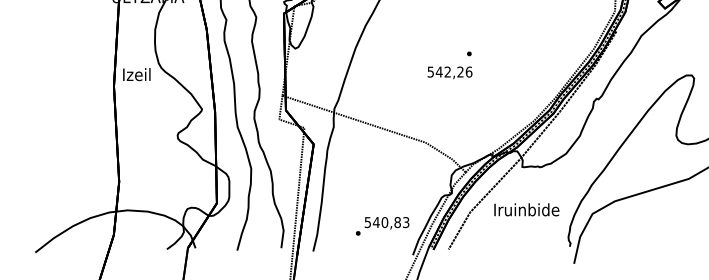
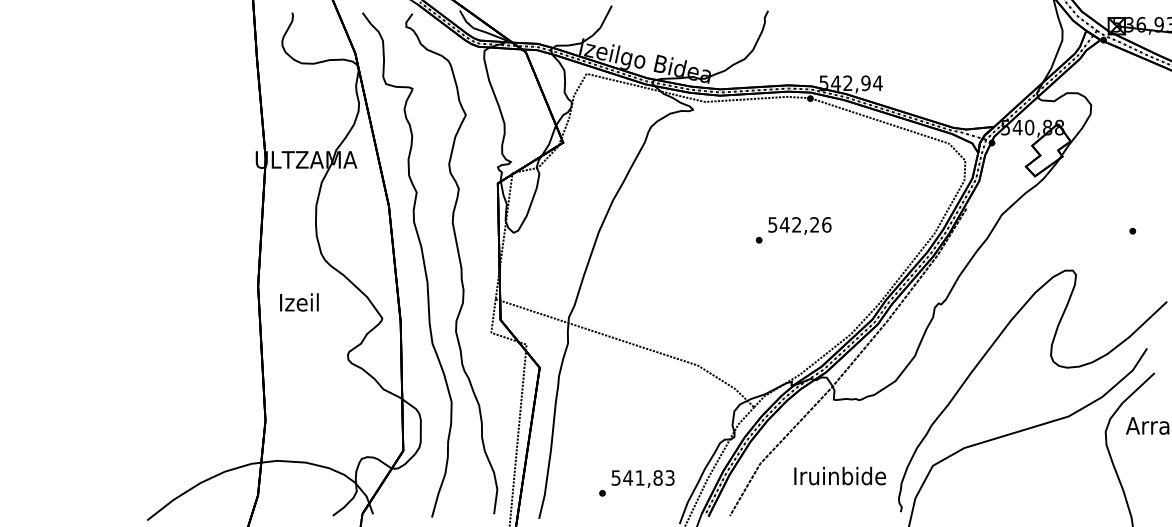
text: (449, 72) -> (799, 225), moved
text: (136, 74) -> (299, 302), moved
text: (527, 209) -> (840, 475), moved
text: (384, 222) -> (639, 477), 540,83 -> 541,83

